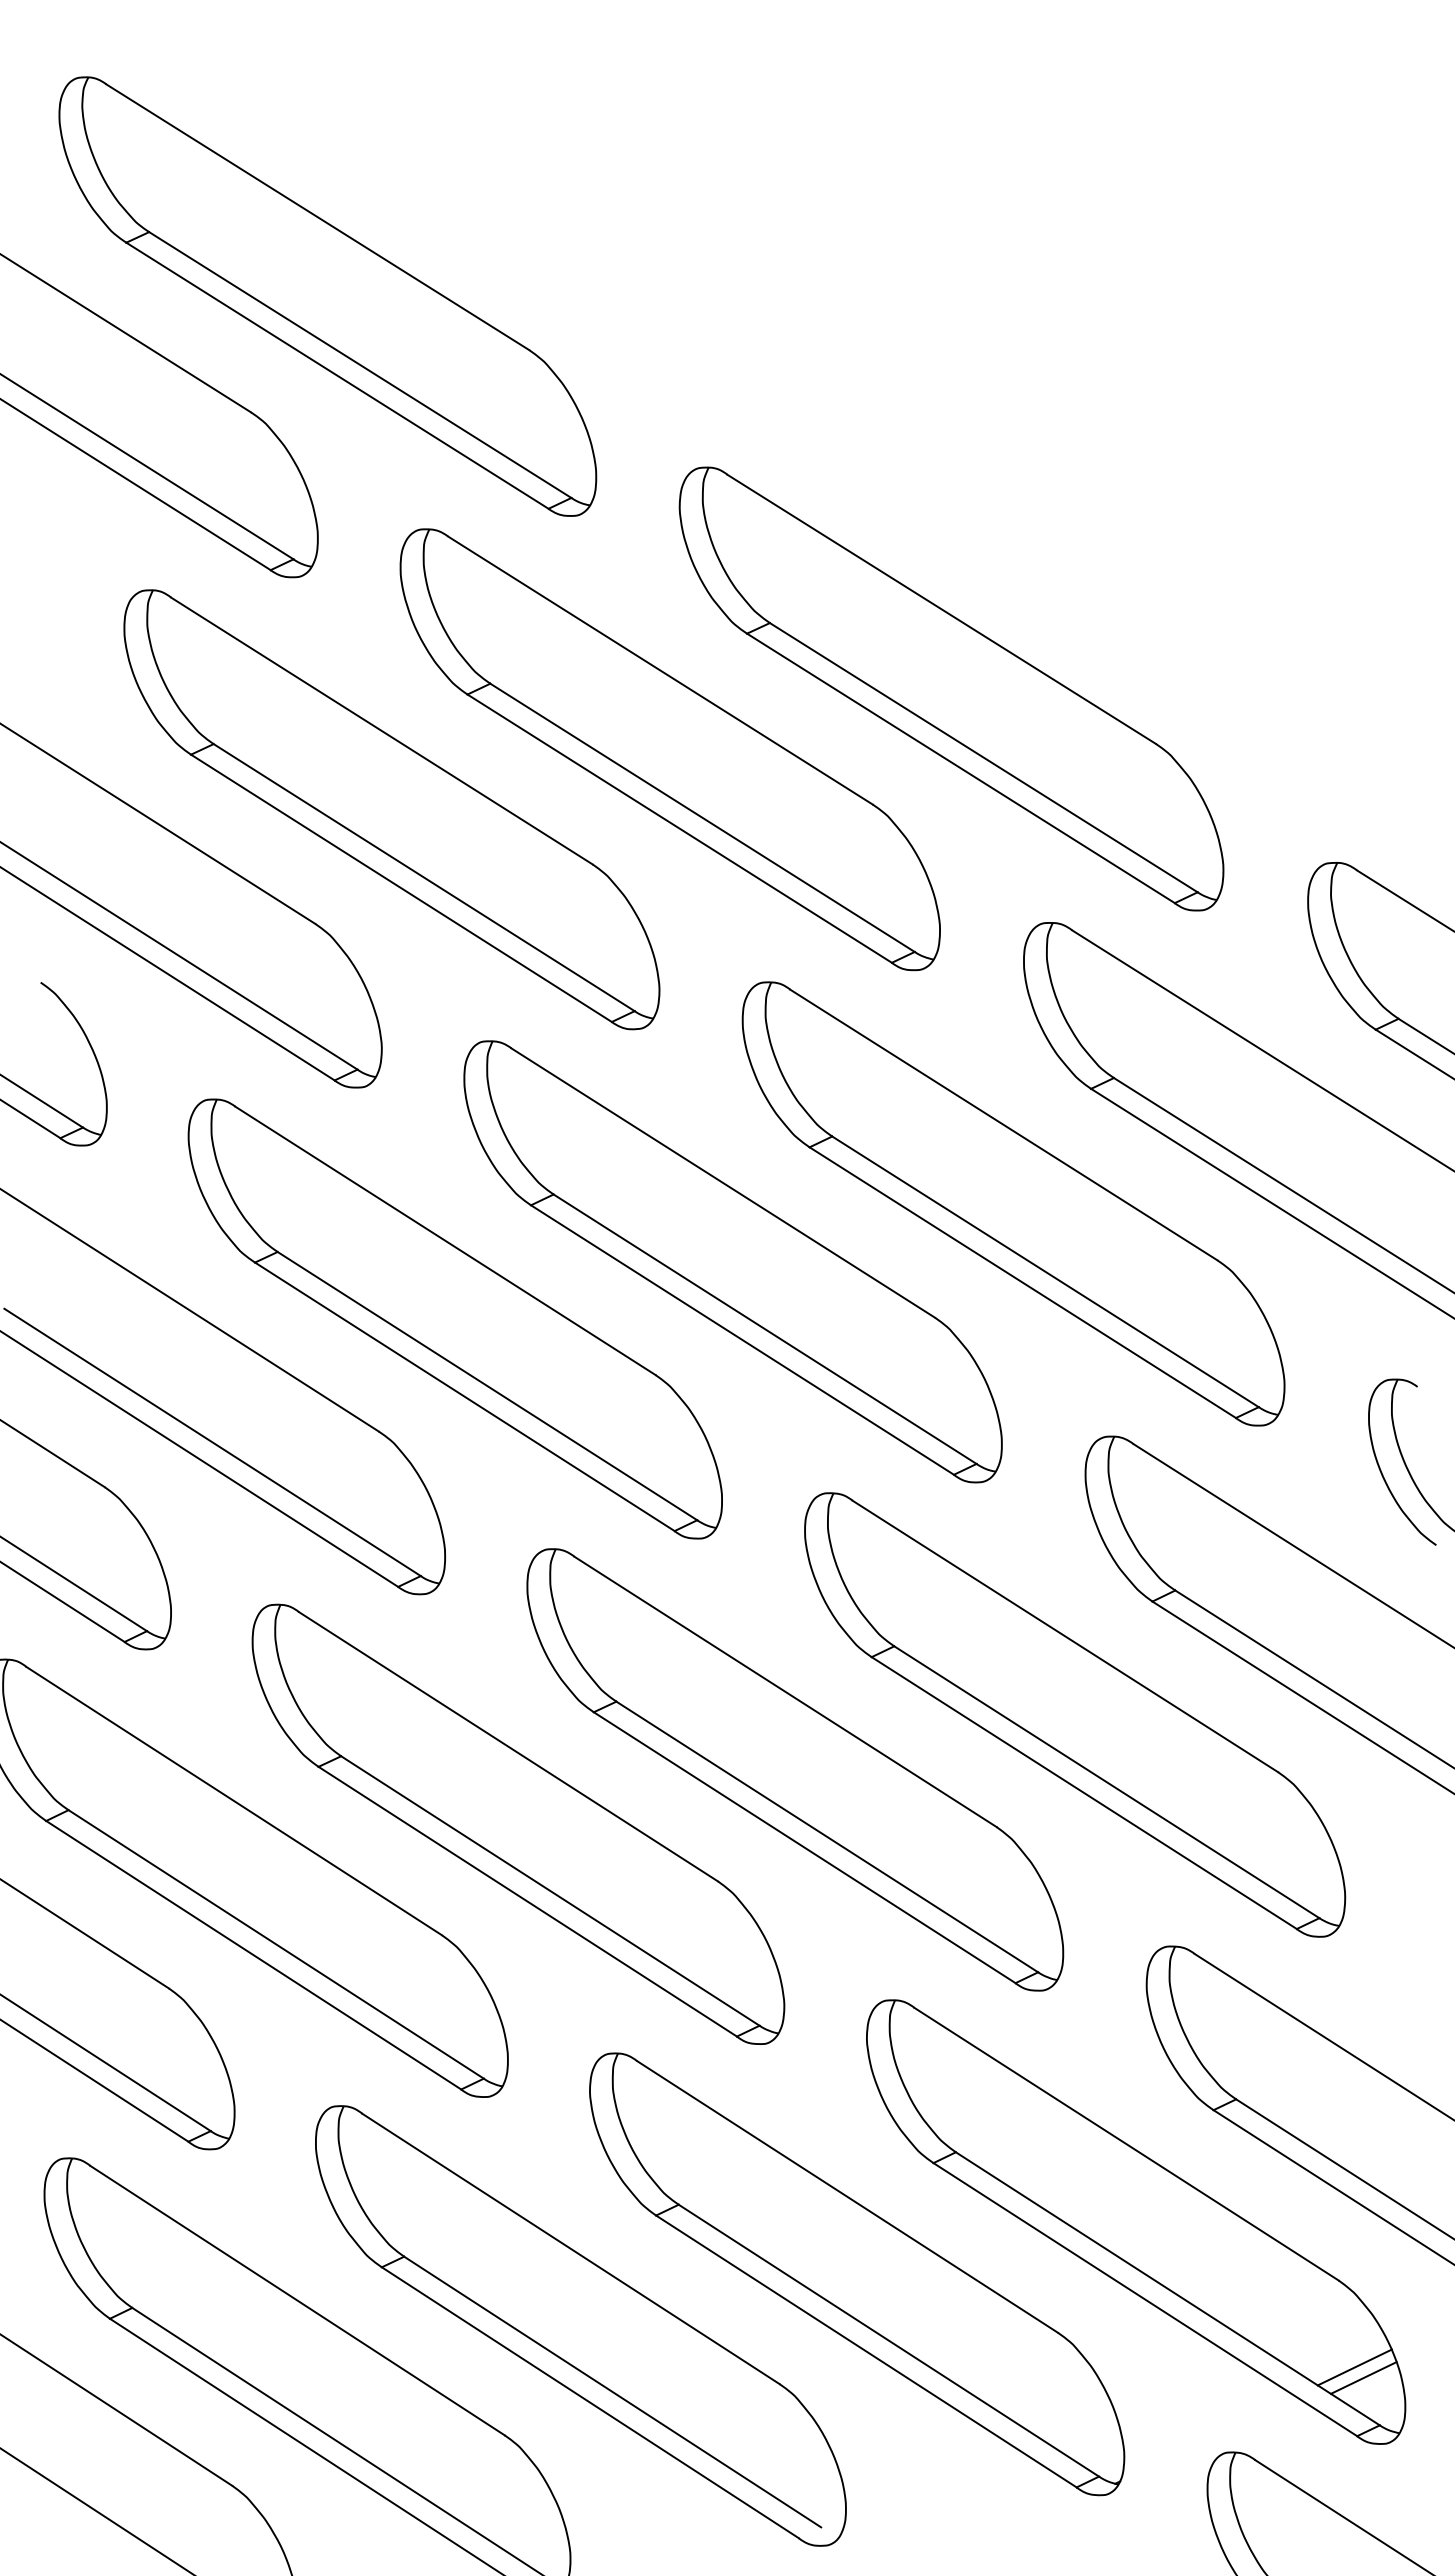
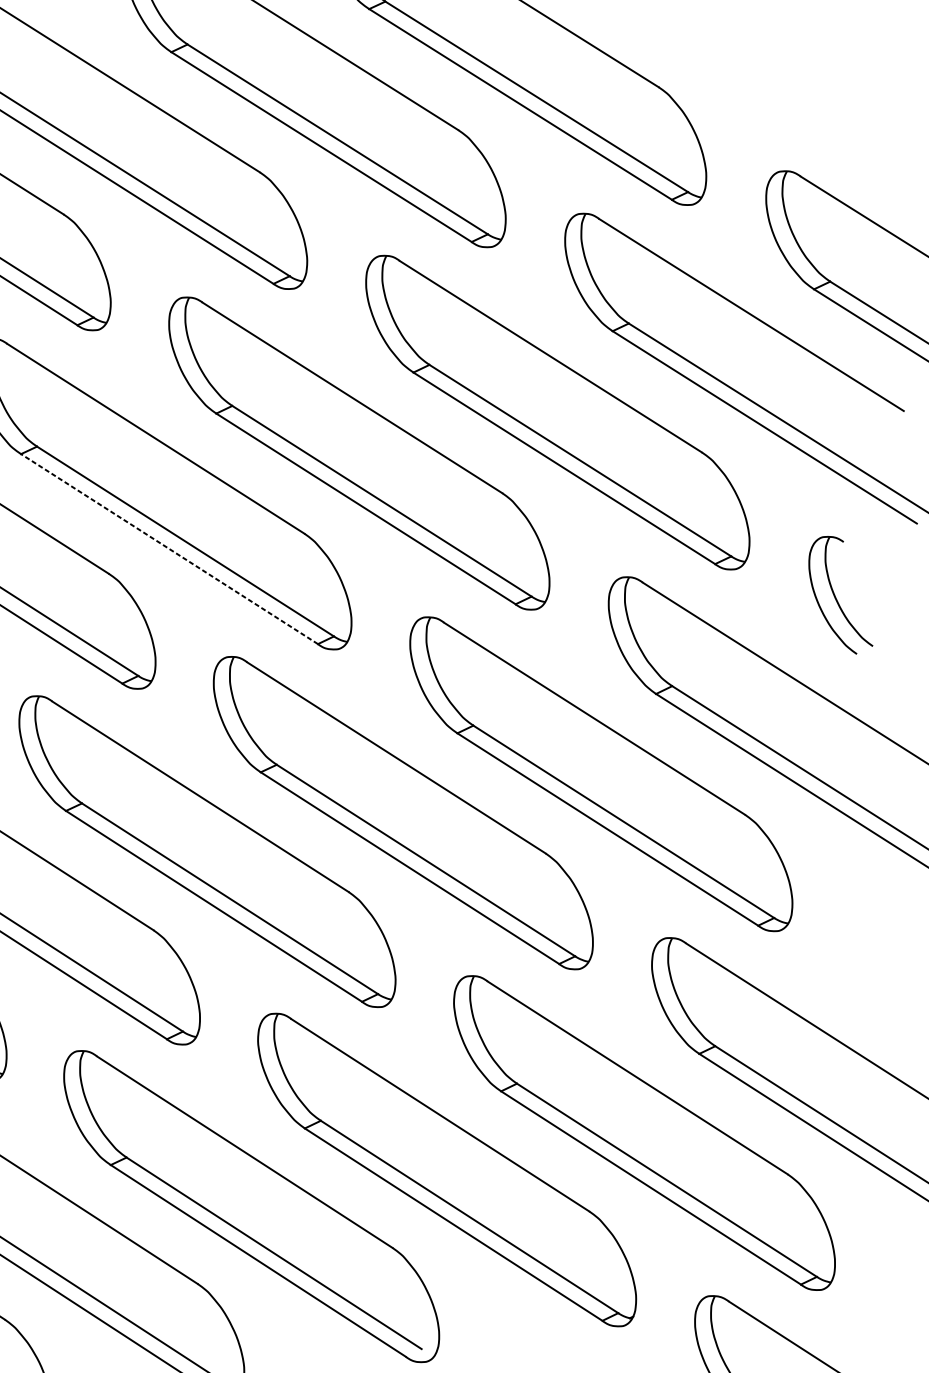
line: (464, 1396) -> (169, 548), solid -> dashed
line: (1354, 2367) -> (799, 1235), removed
line: (1363, 2377) -> (805, 1243), removed

